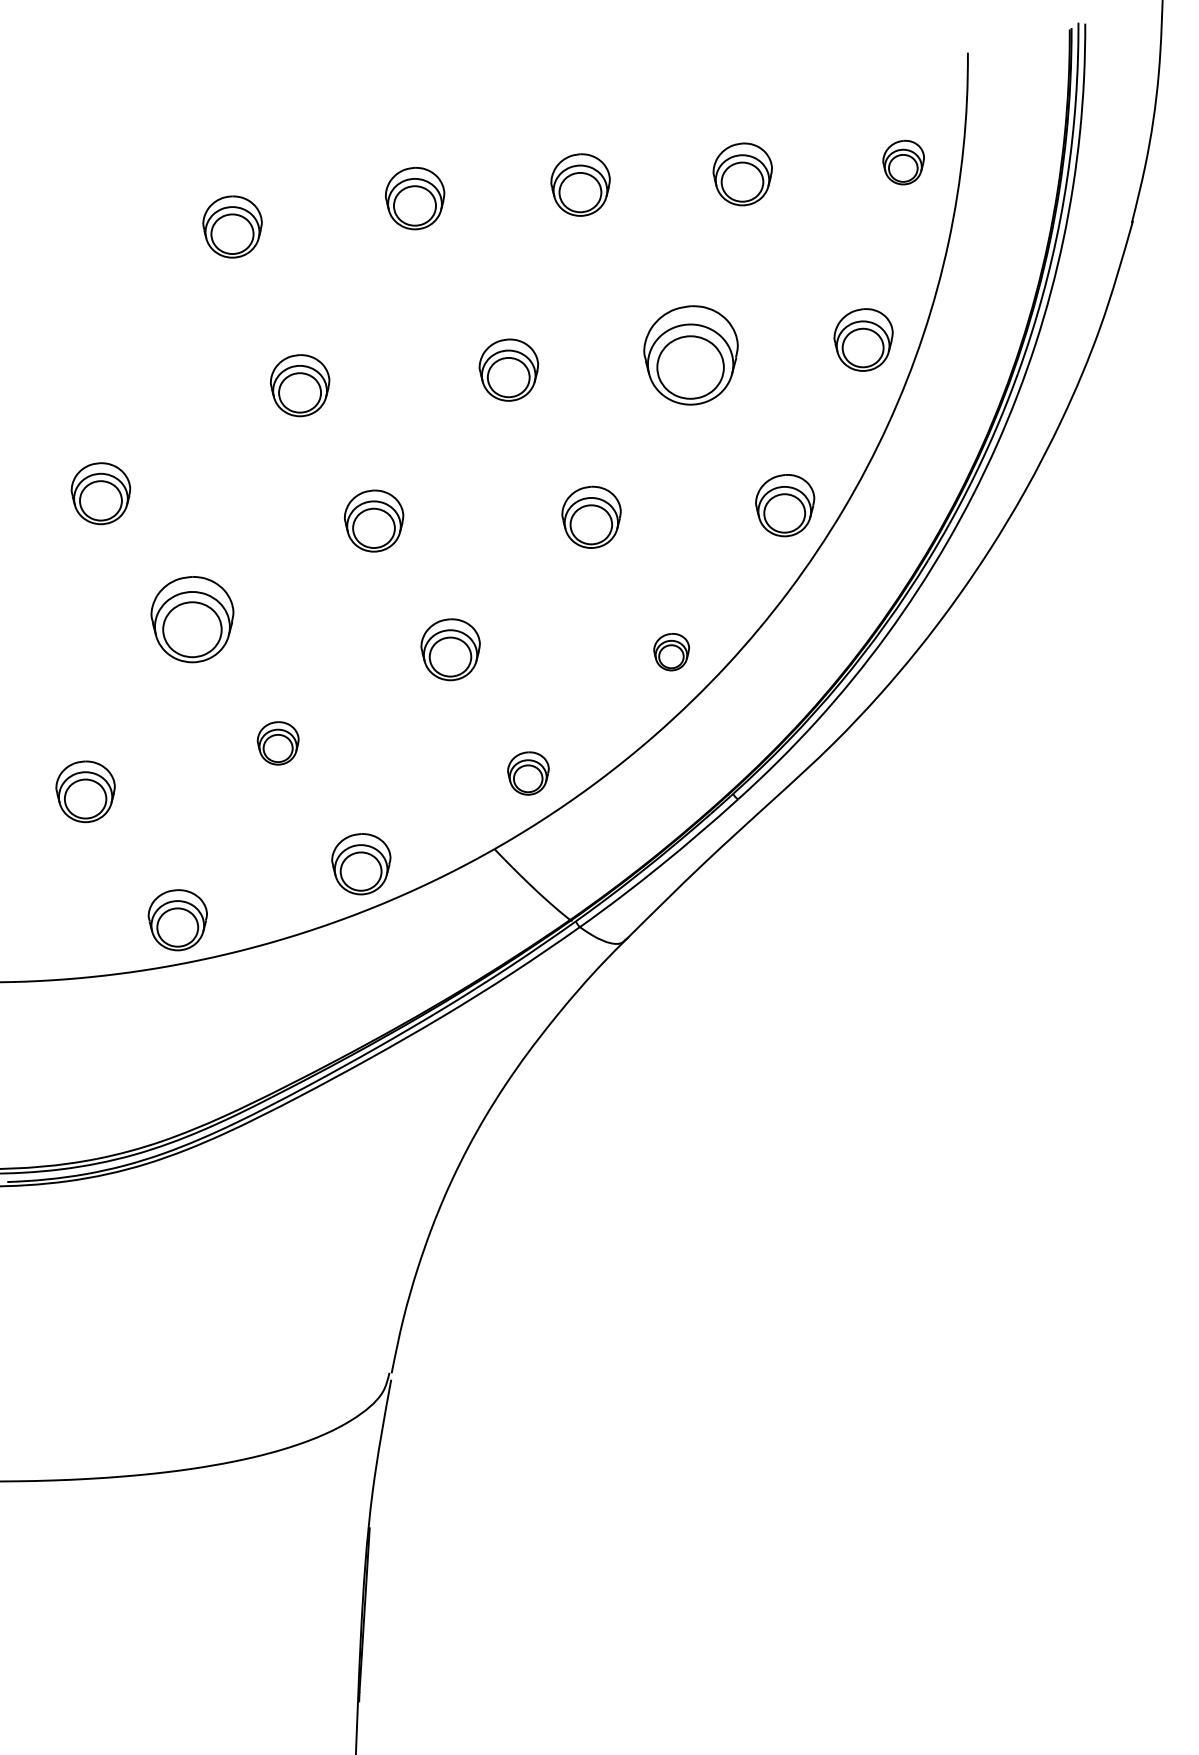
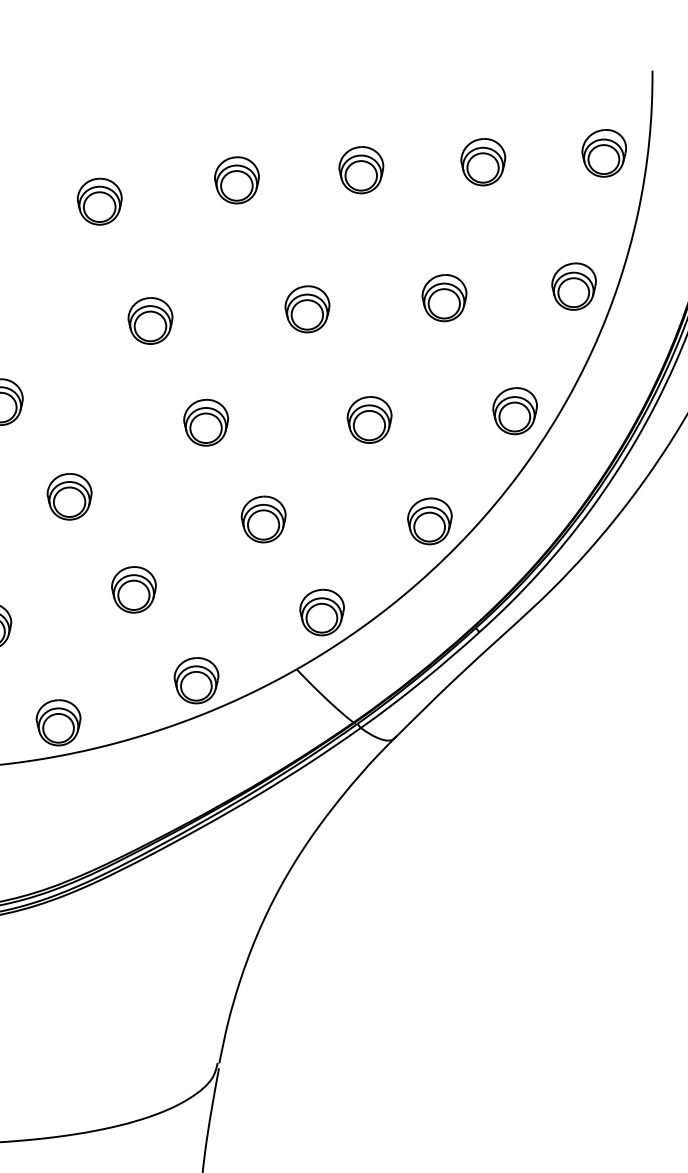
part: (903, 162) -> (604, 153), size x1.43
part: (691, 354) -> (444, 297), size x0.62
part: (192, 619) -> (69, 496), size x0.71
part: (671, 651) -> (429, 520), size x1.67
part: (278, 743) -> (134, 589), size x1.43
part: (528, 773) -> (322, 612), size x1.43

